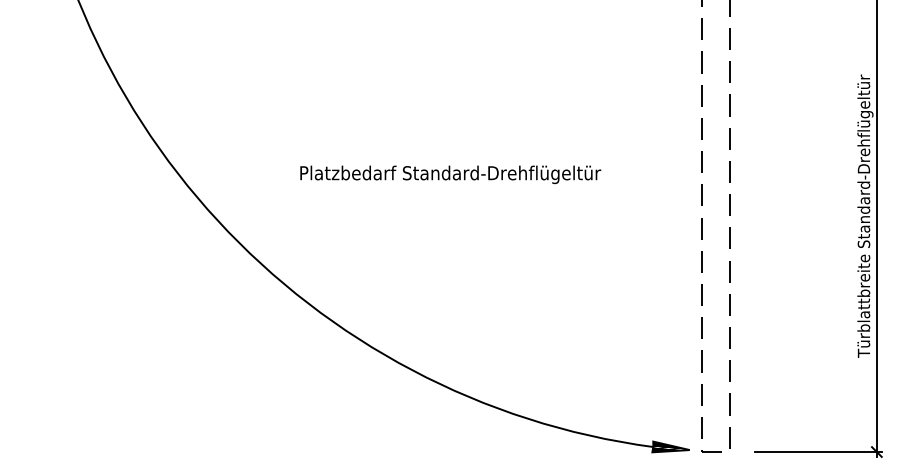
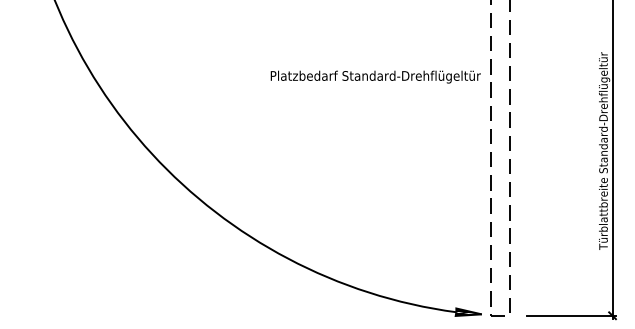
text: (450, 173) -> (375, 76), moved

